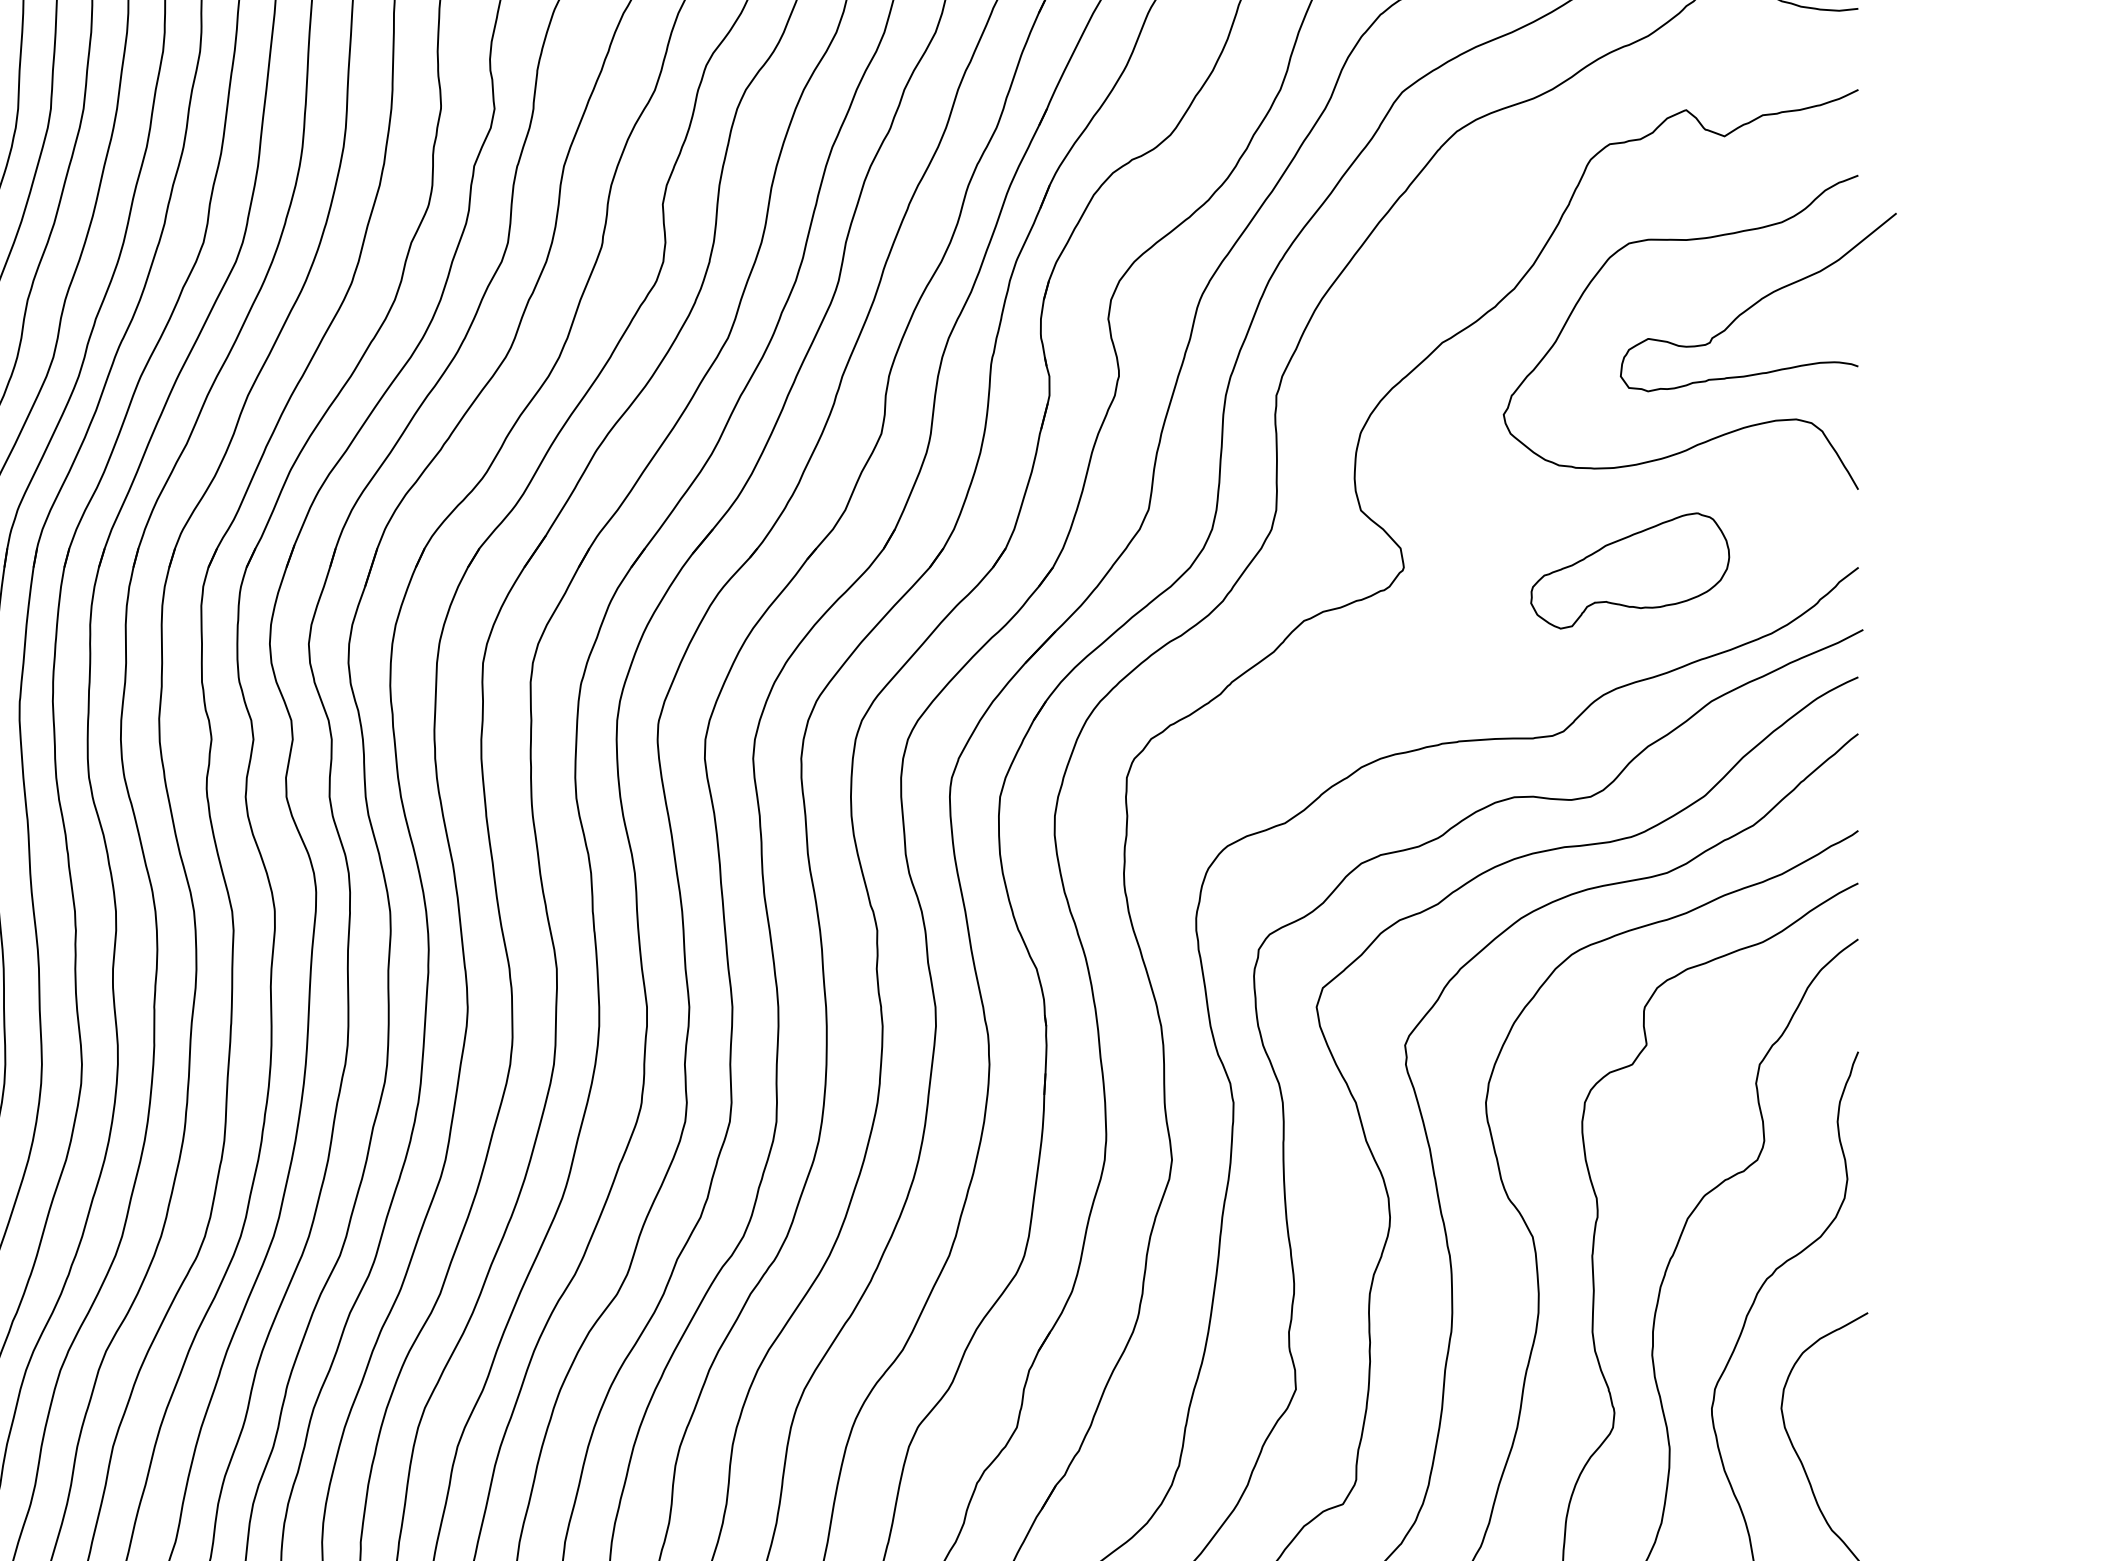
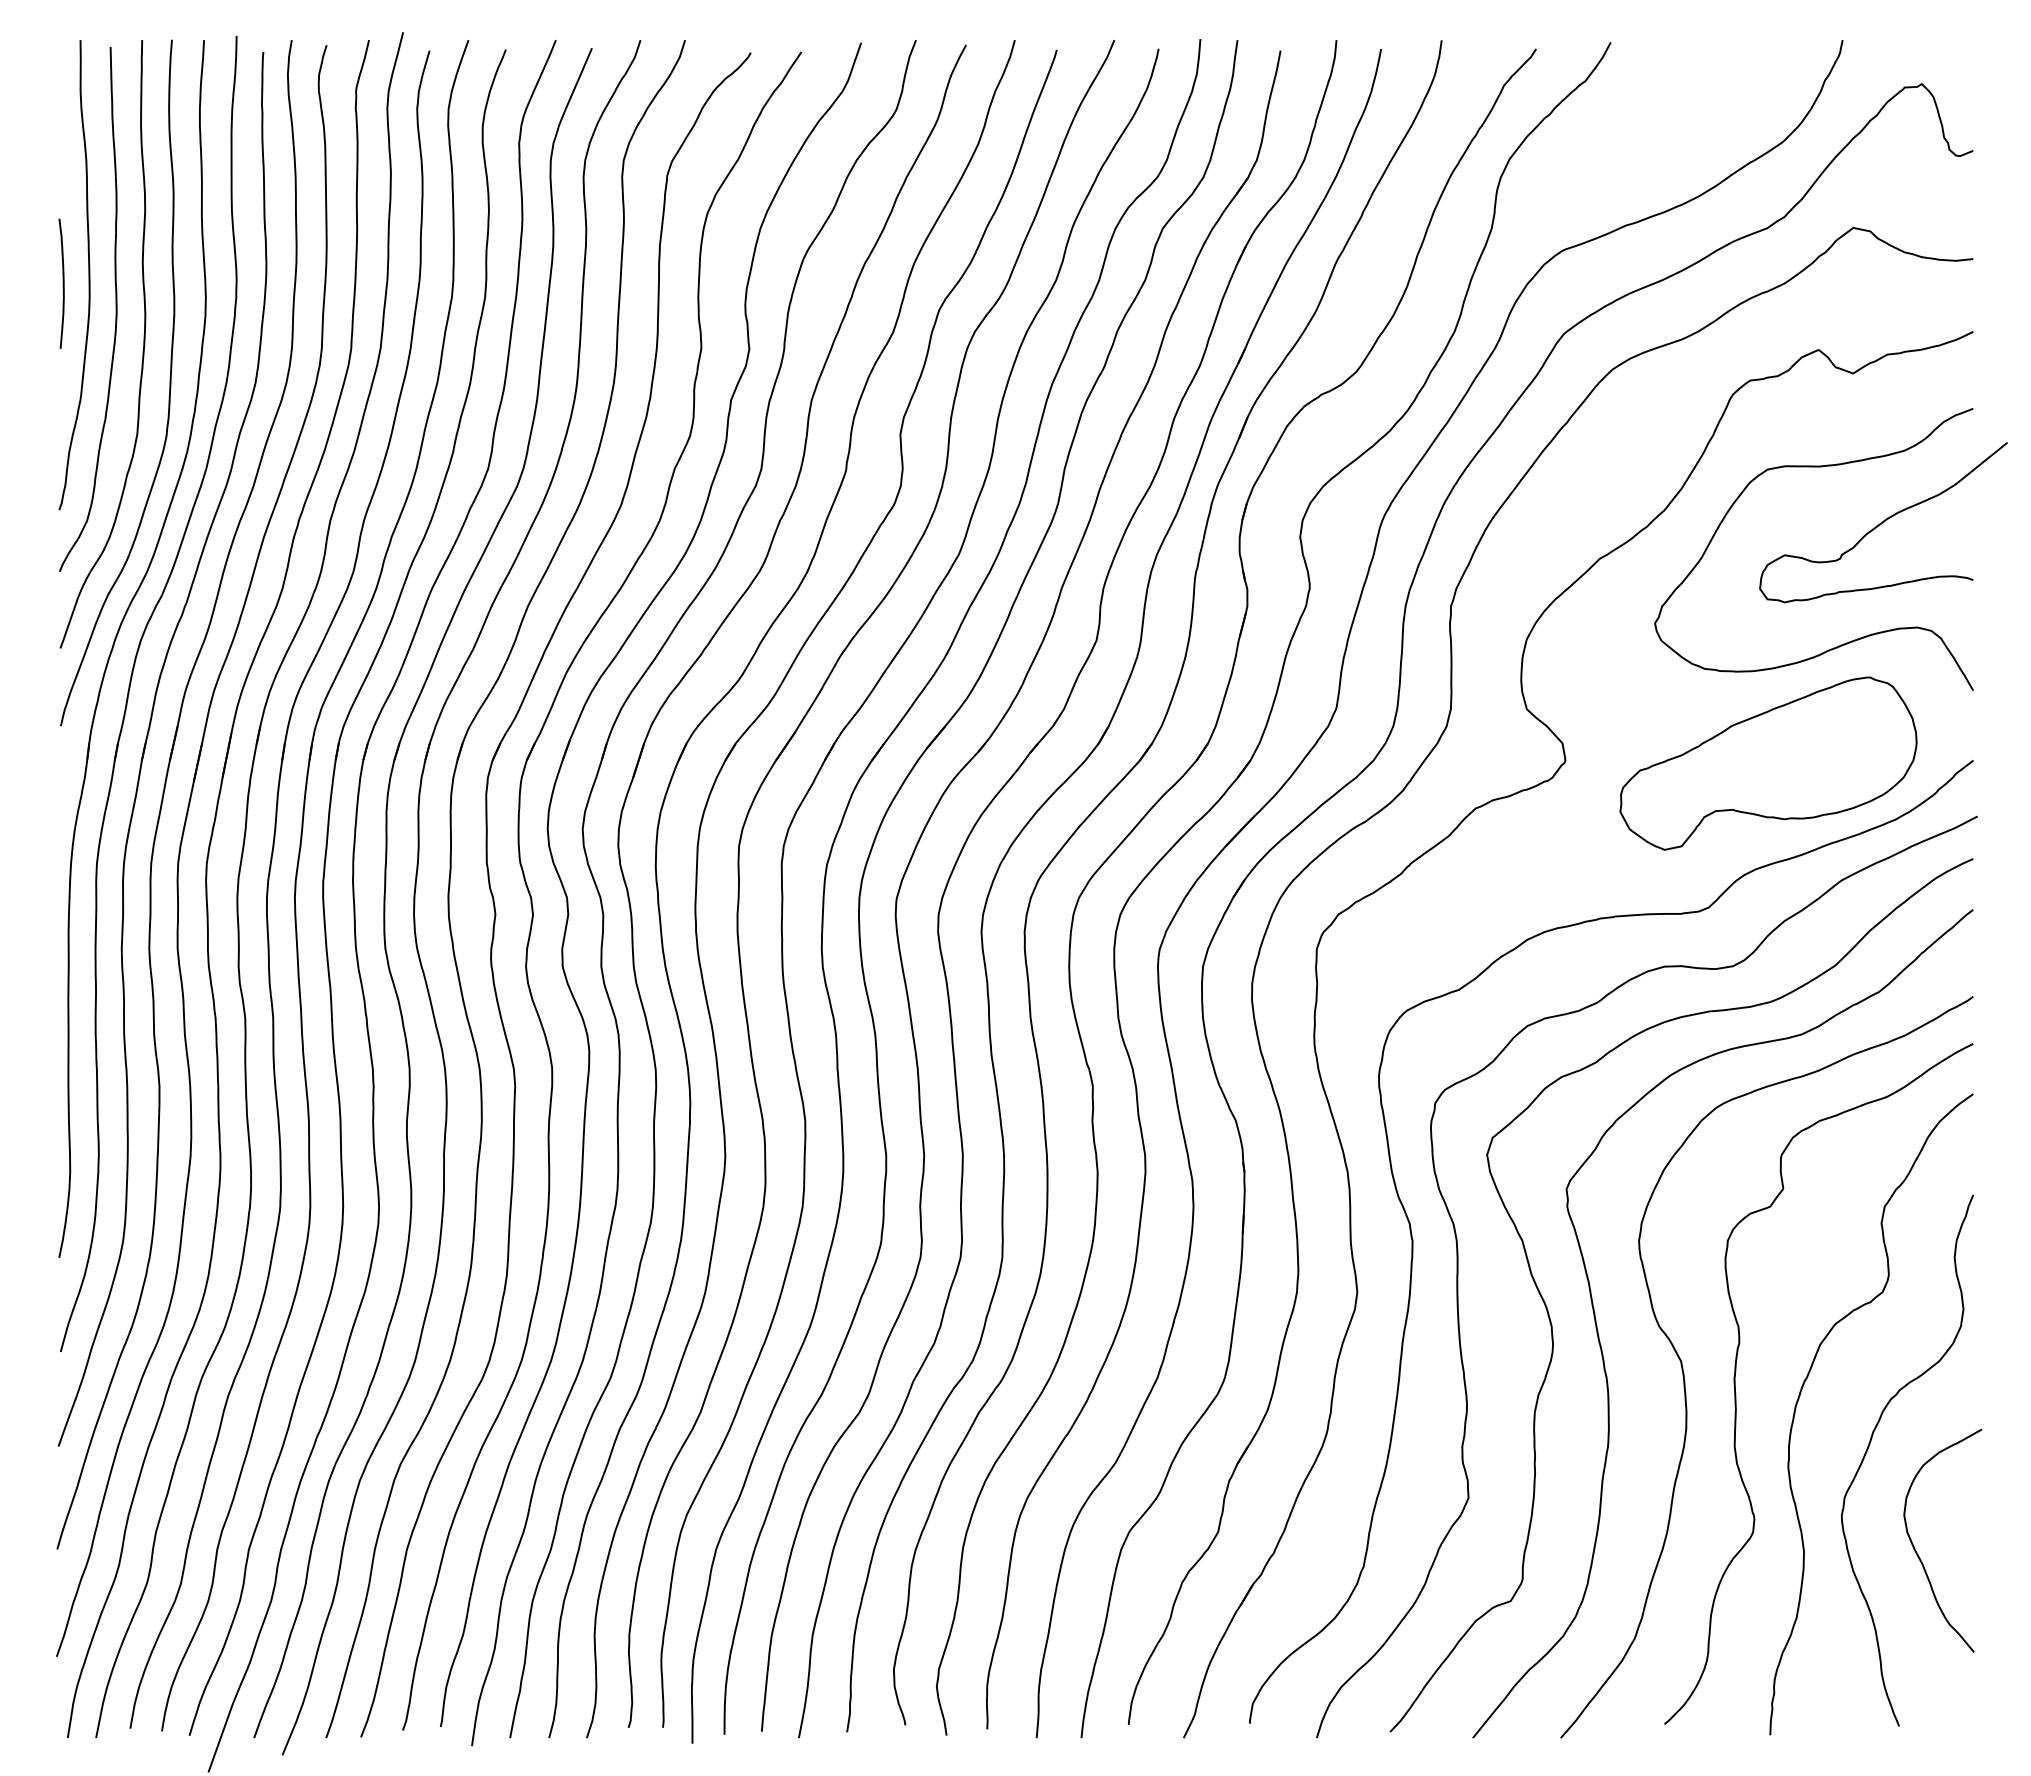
part: (1630, 570) -> (1768, 763), size x1.67

